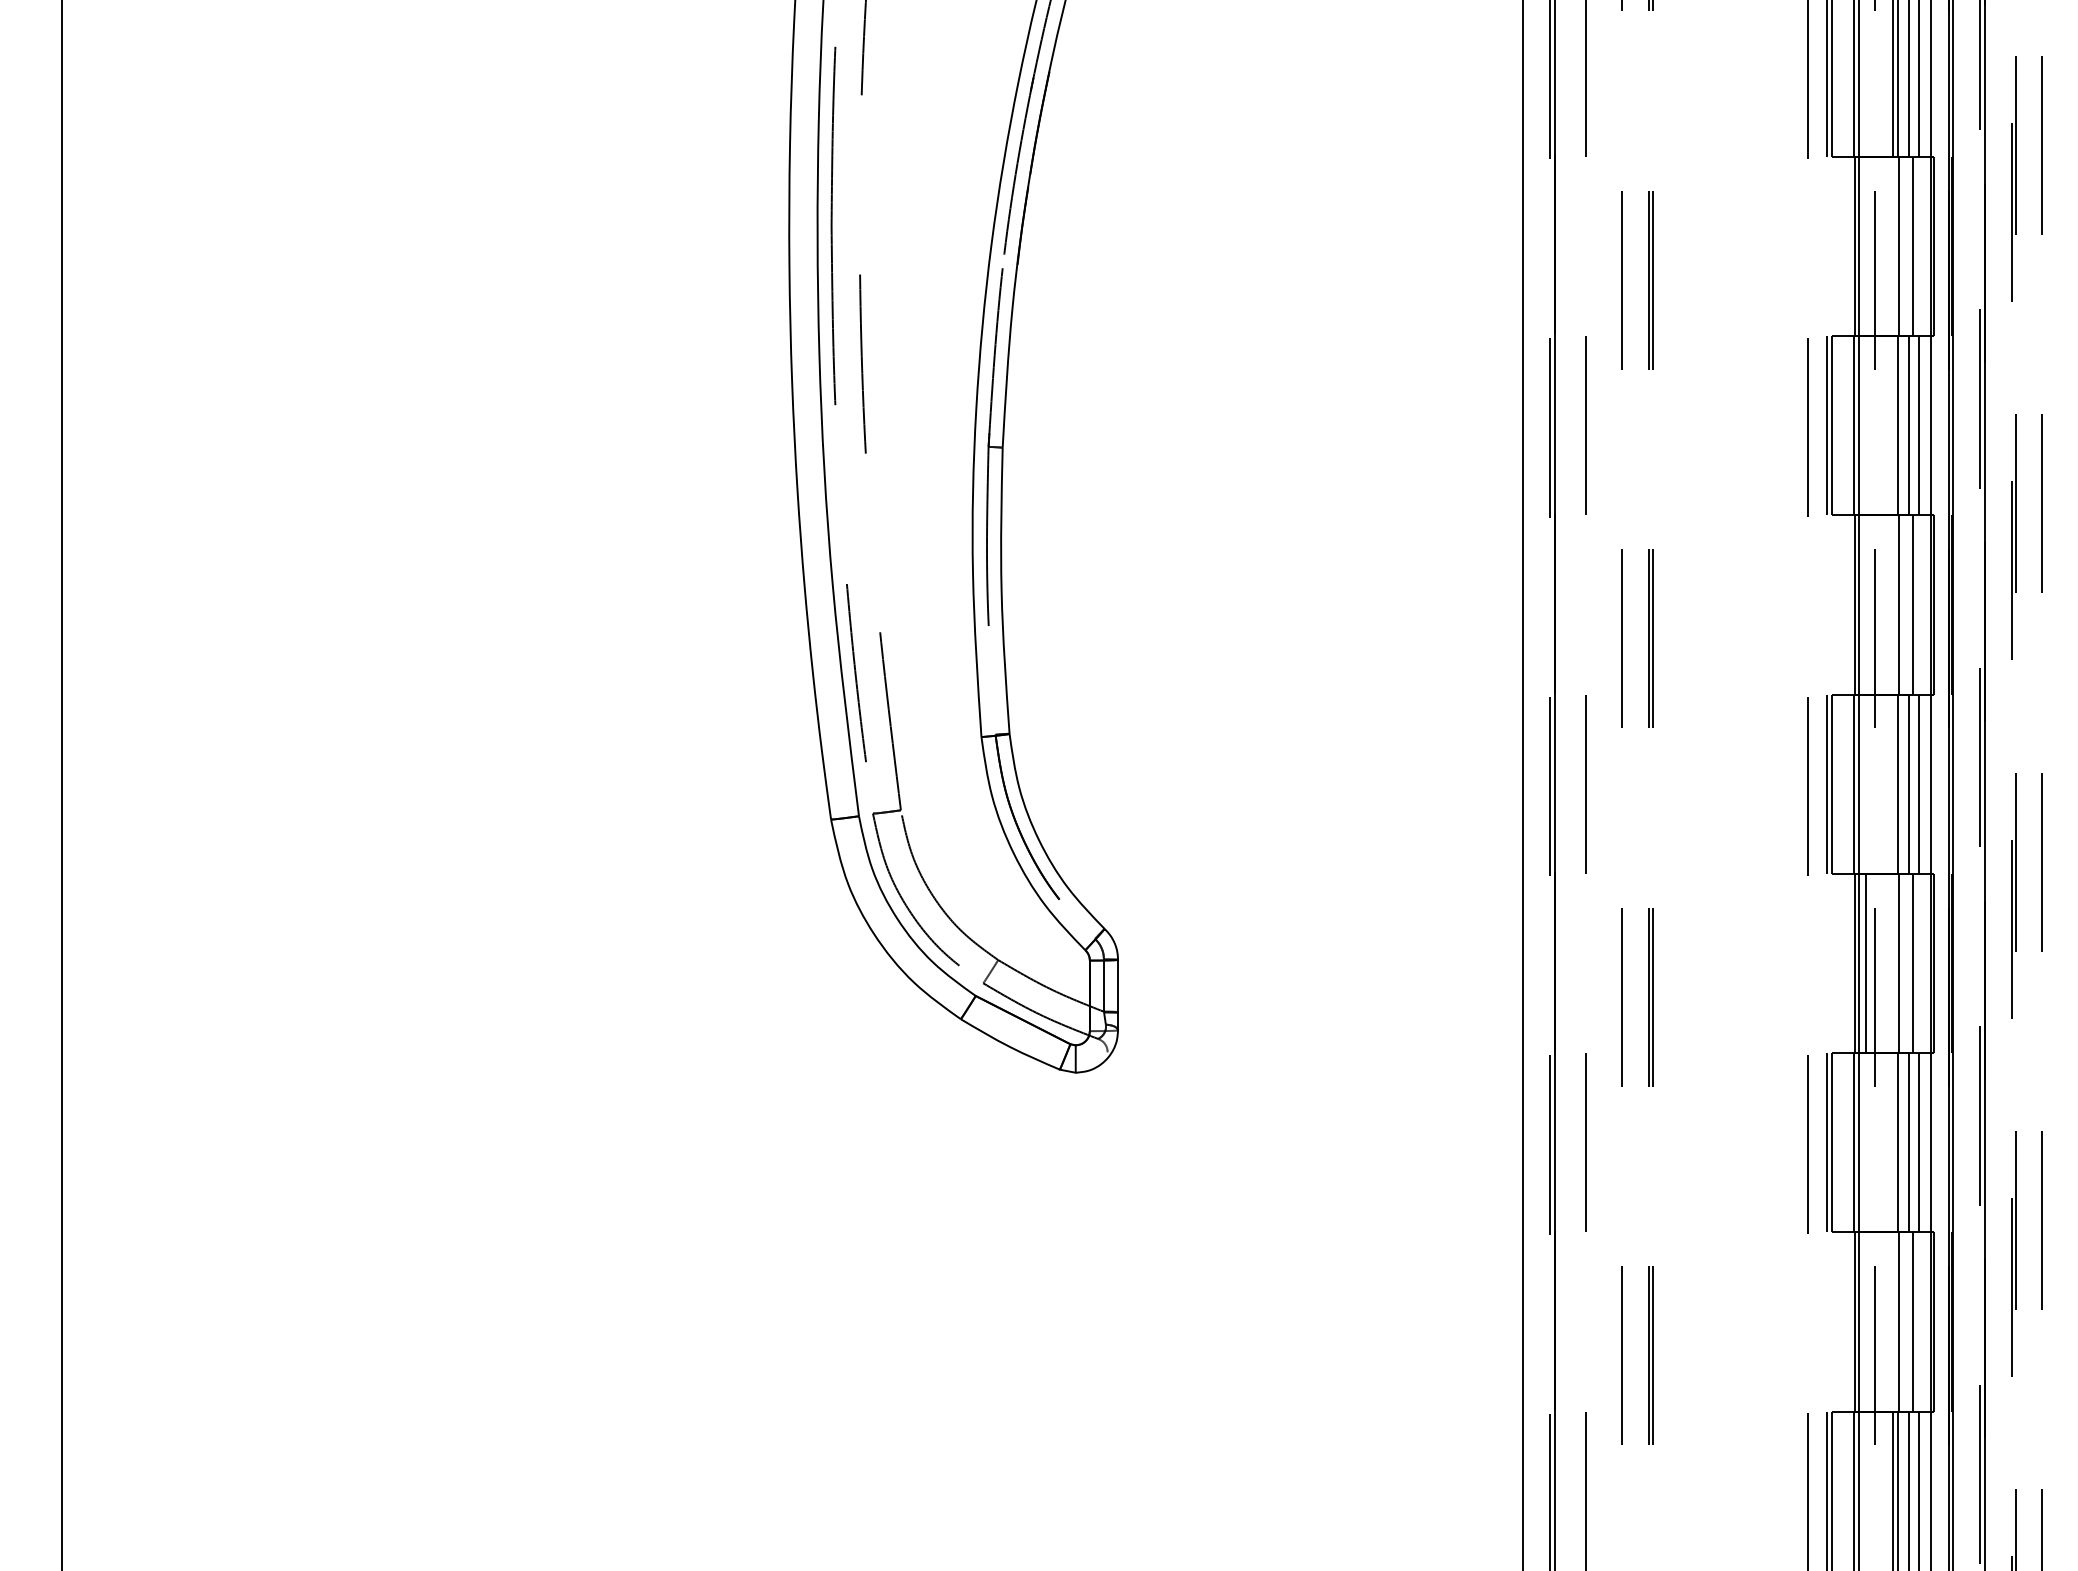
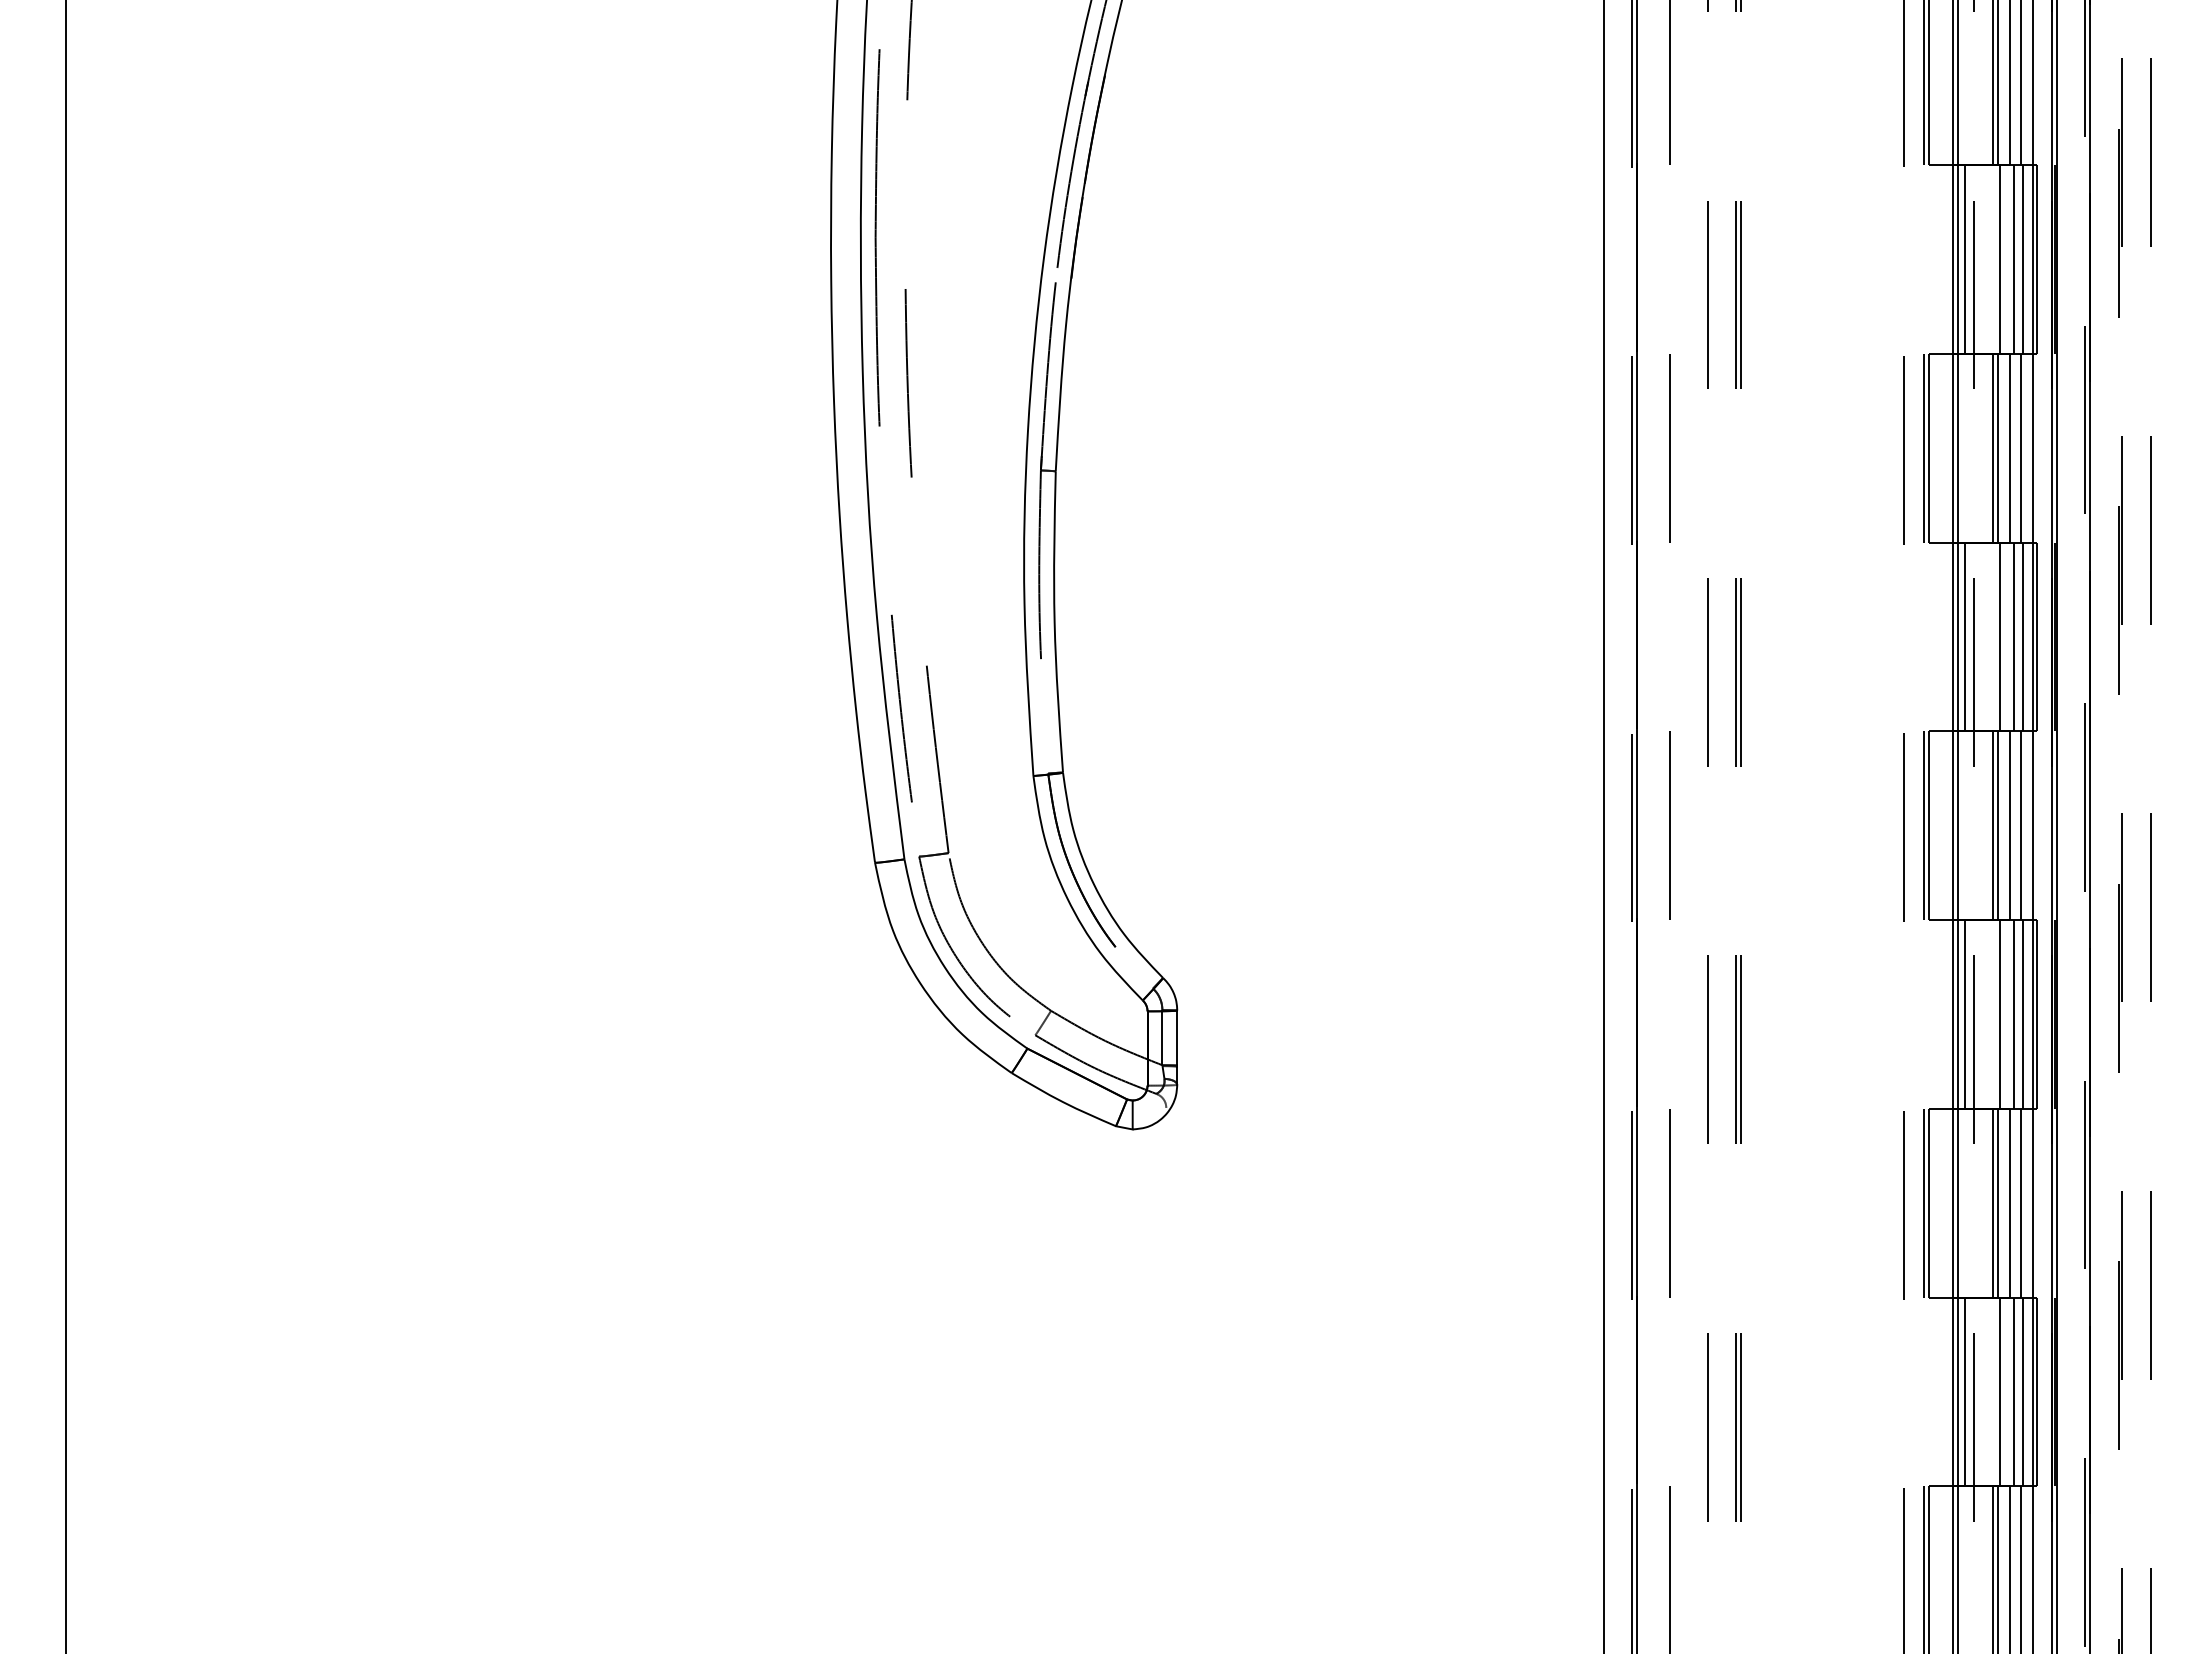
line: (1865, 246) -> (1964, 259), added
line: (1921, 246) -> (2023, 259), added
line: (1892, 425) -> (1992, 447), added
line: (1865, 604) -> (1964, 636), added
line: (1921, 604) -> (2023, 636), added
line: (1892, 784) -> (1992, 825), added
line: (1921, 963) -> (2023, 1014), added
line: (1892, 1142) -> (1992, 1202), added
line: (1865, 1321) -> (1964, 1391), added
line: (1921, 1321) -> (2023, 1391), added

